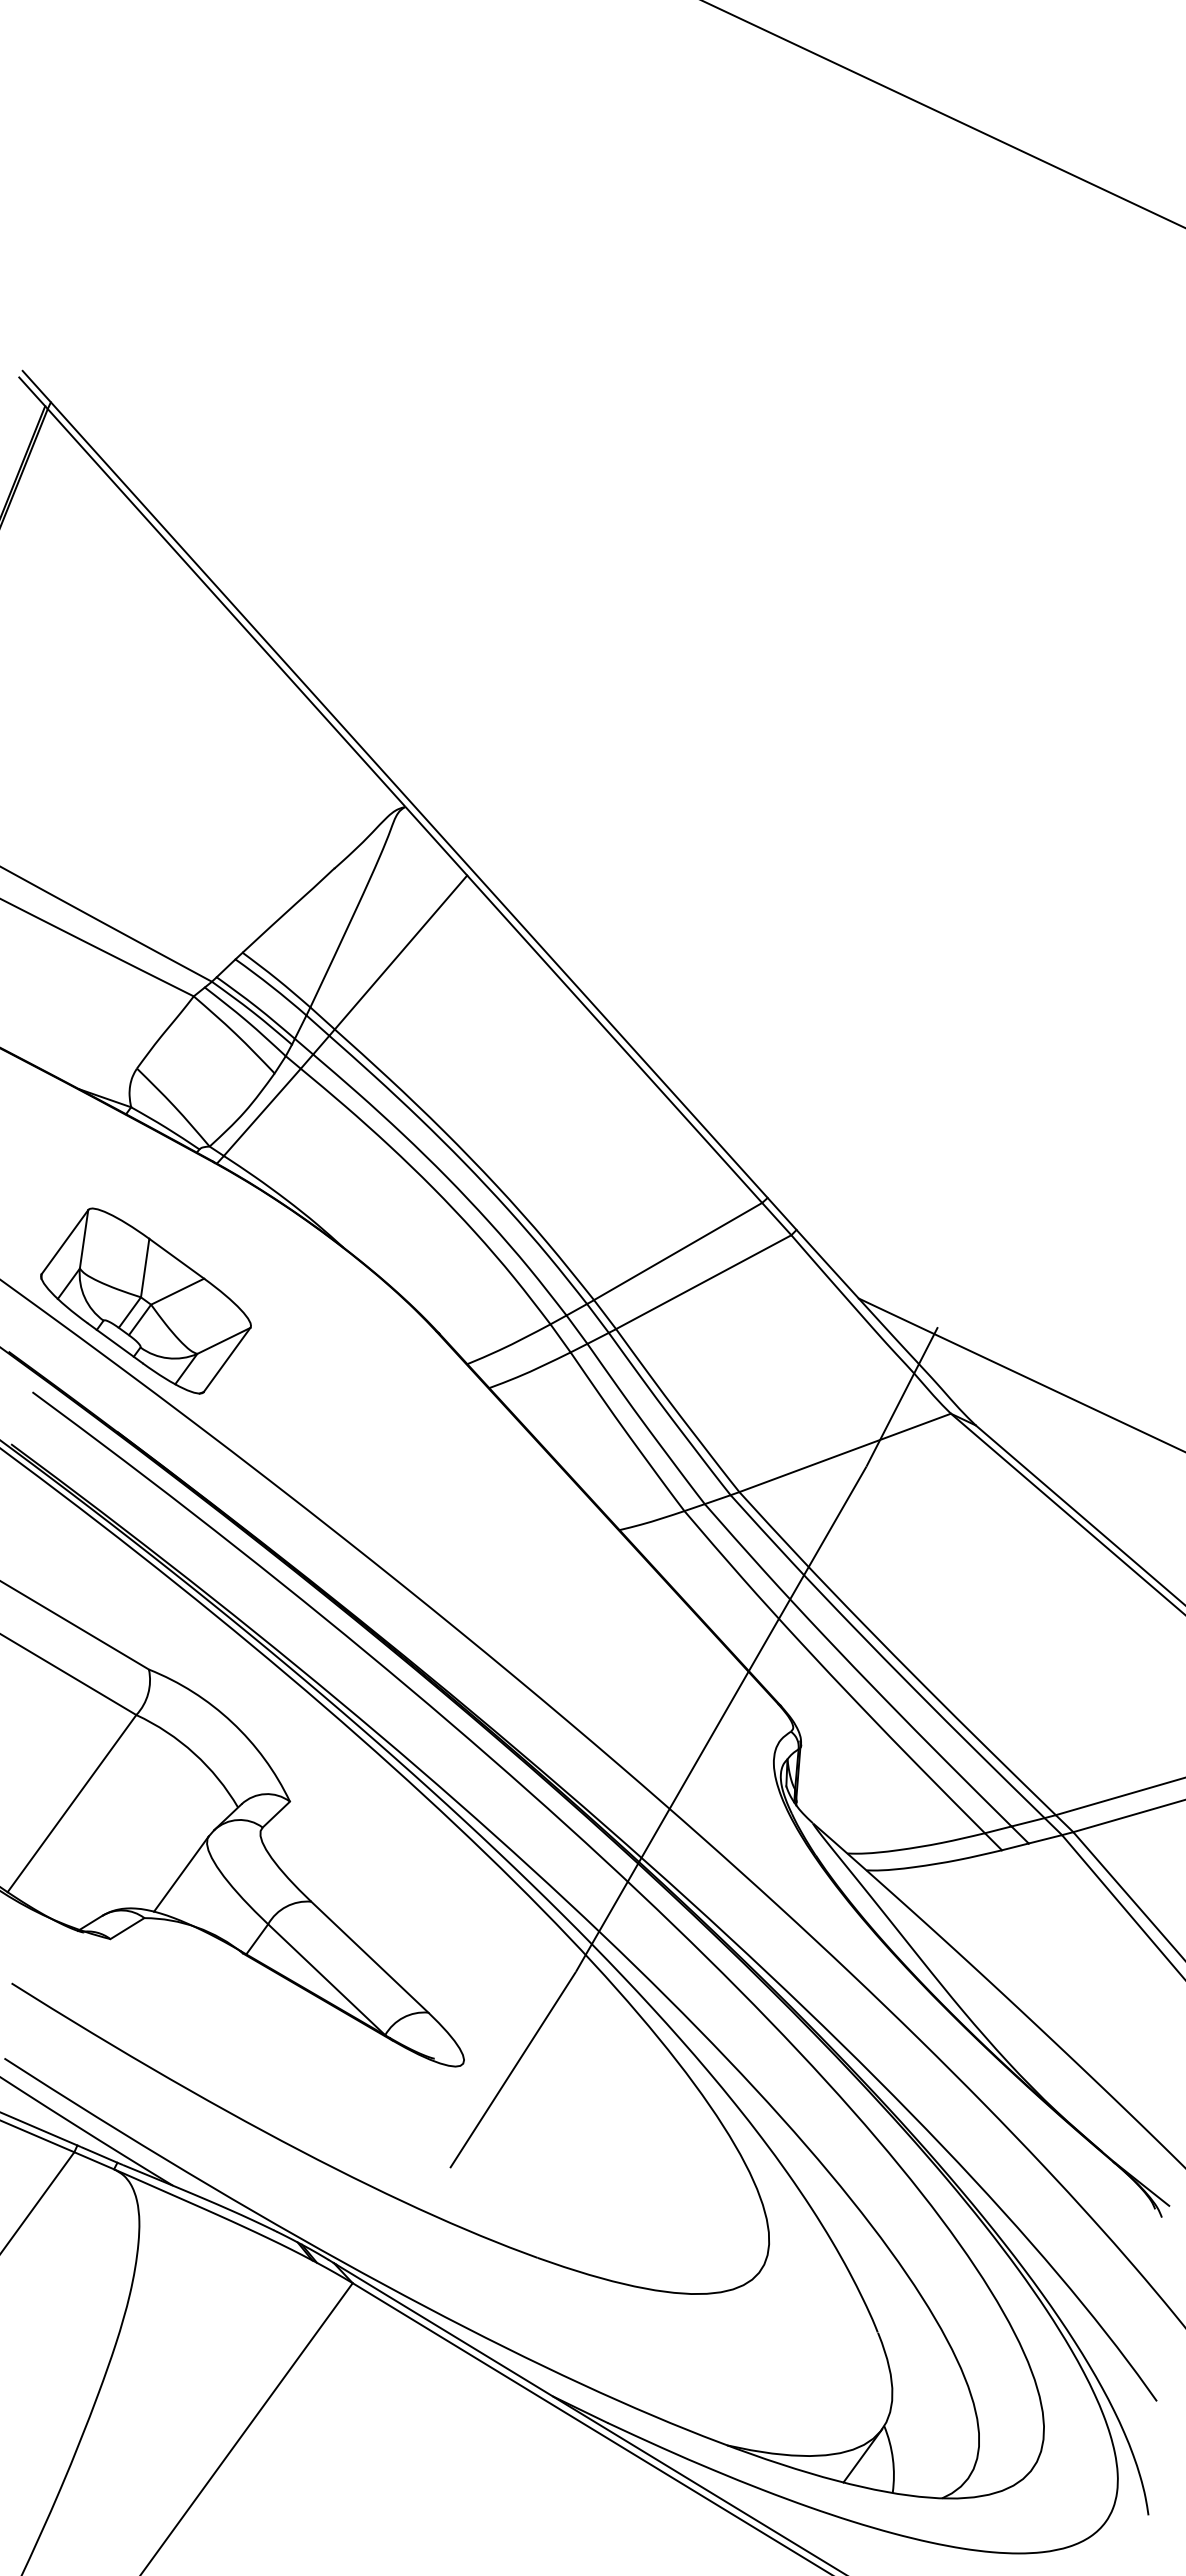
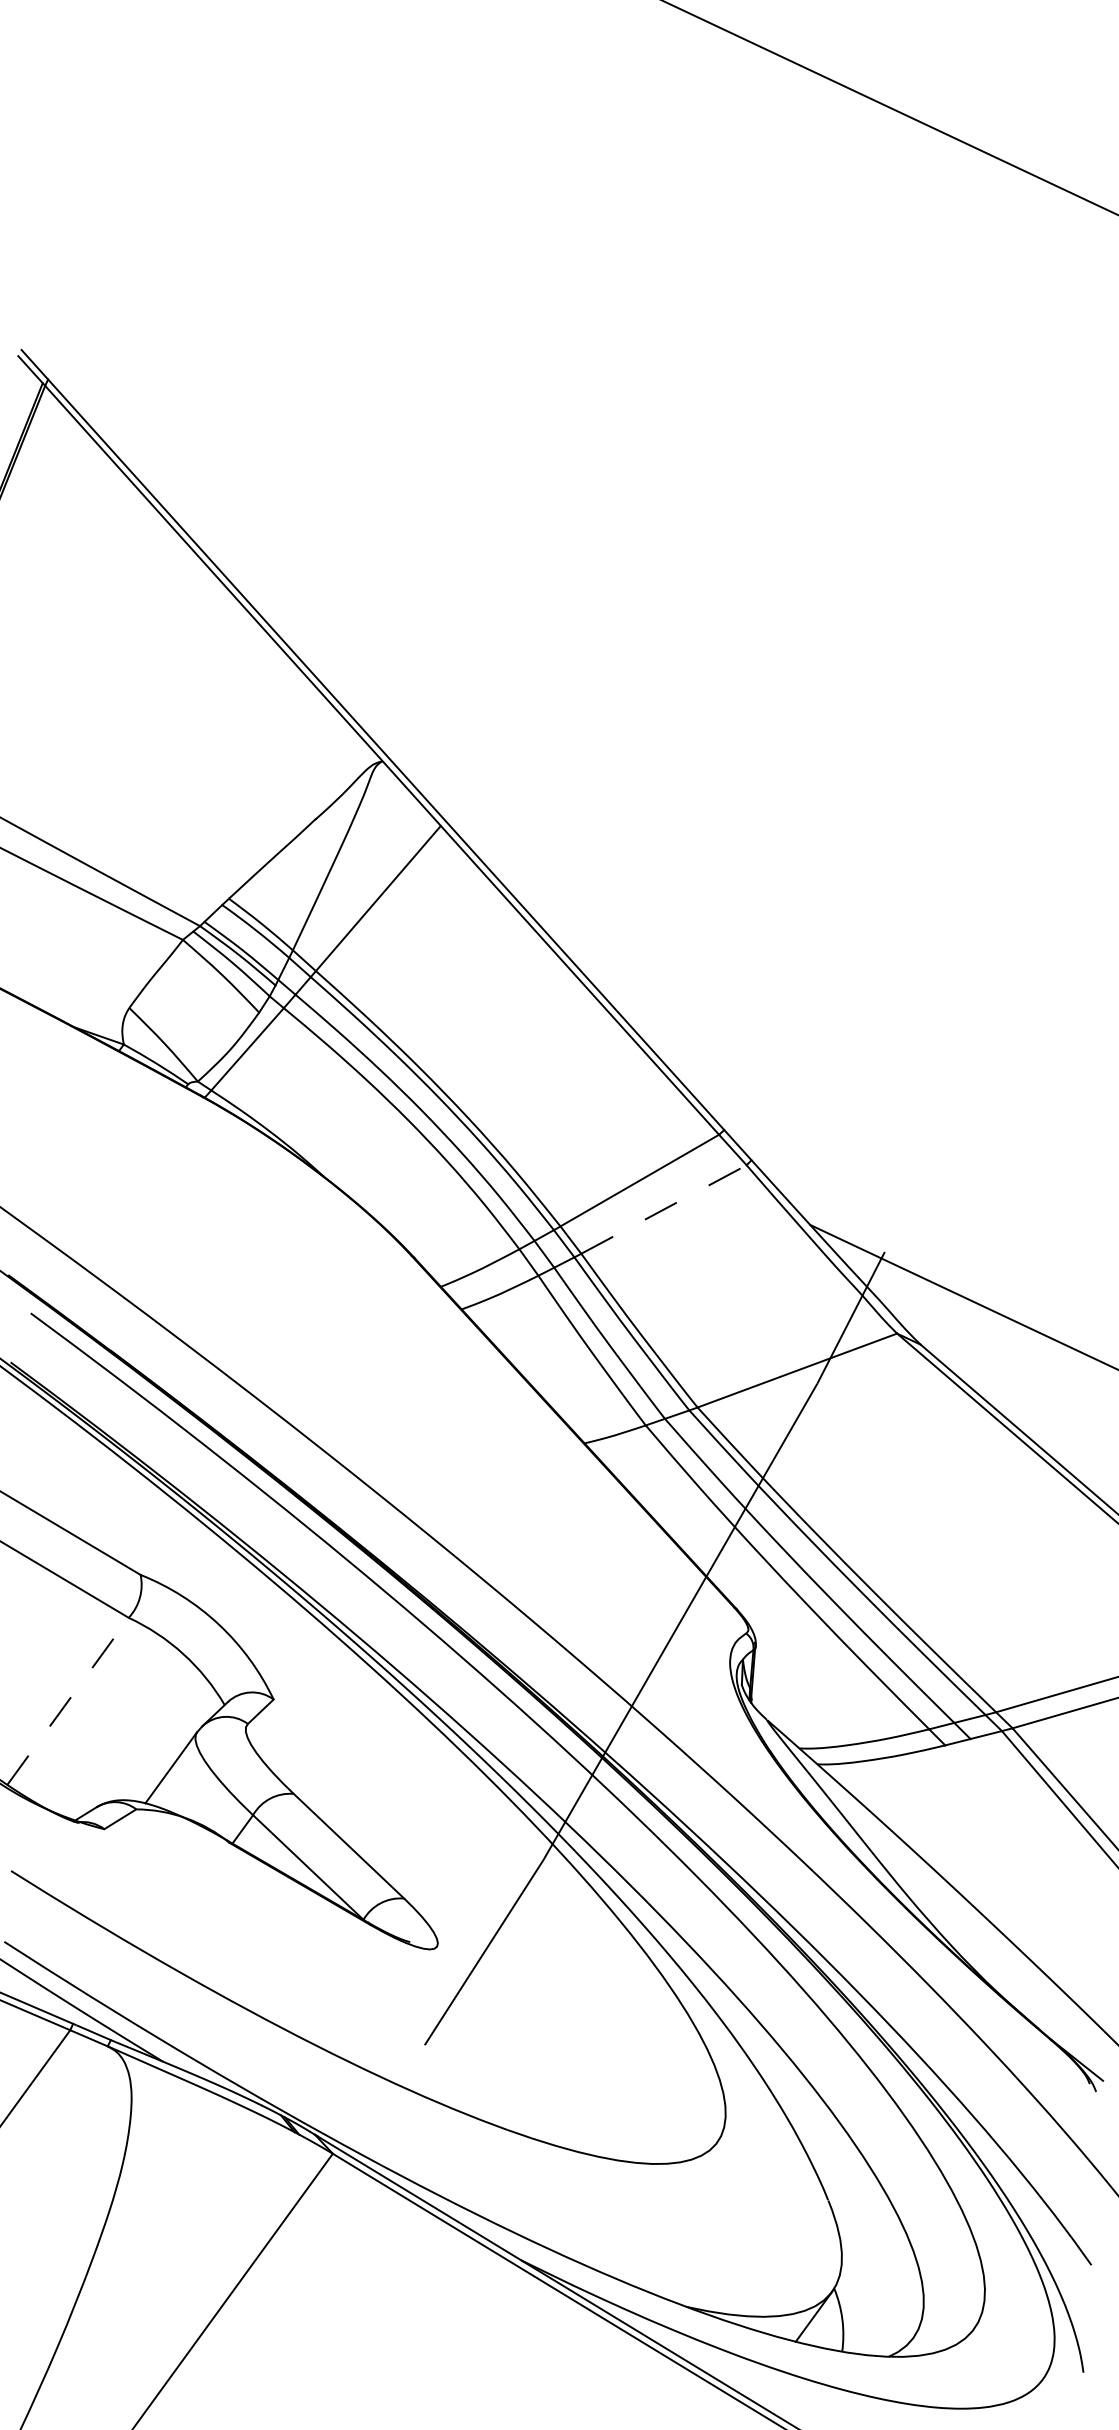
line: (704, 1281) -> (664, 1208), solid -> dashed
part: (145, 1300) -> (137, 1226), removed
line: (72, 1803) -> (68, 1701), solid -> dashed

